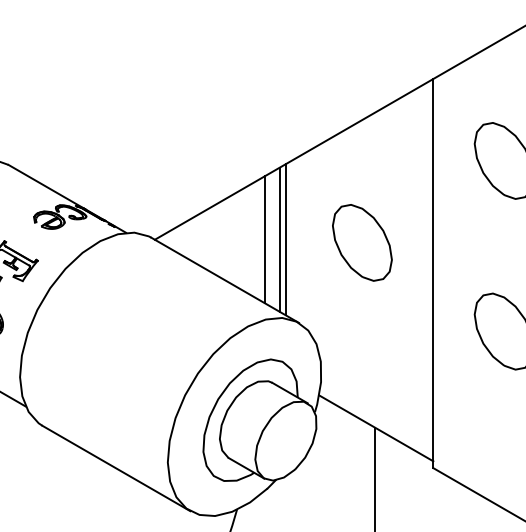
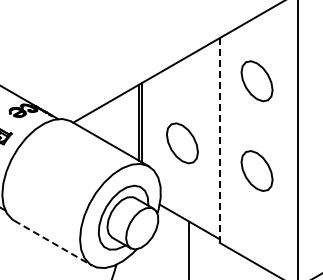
line: (265, 239) -> (131, 122), removed
part: (362, 243) -> (182, 143), moved
line: (432, 275) -> (219, 141), solid -> dashed
line: (117, 469) -> (53, 243), solid -> dashed

